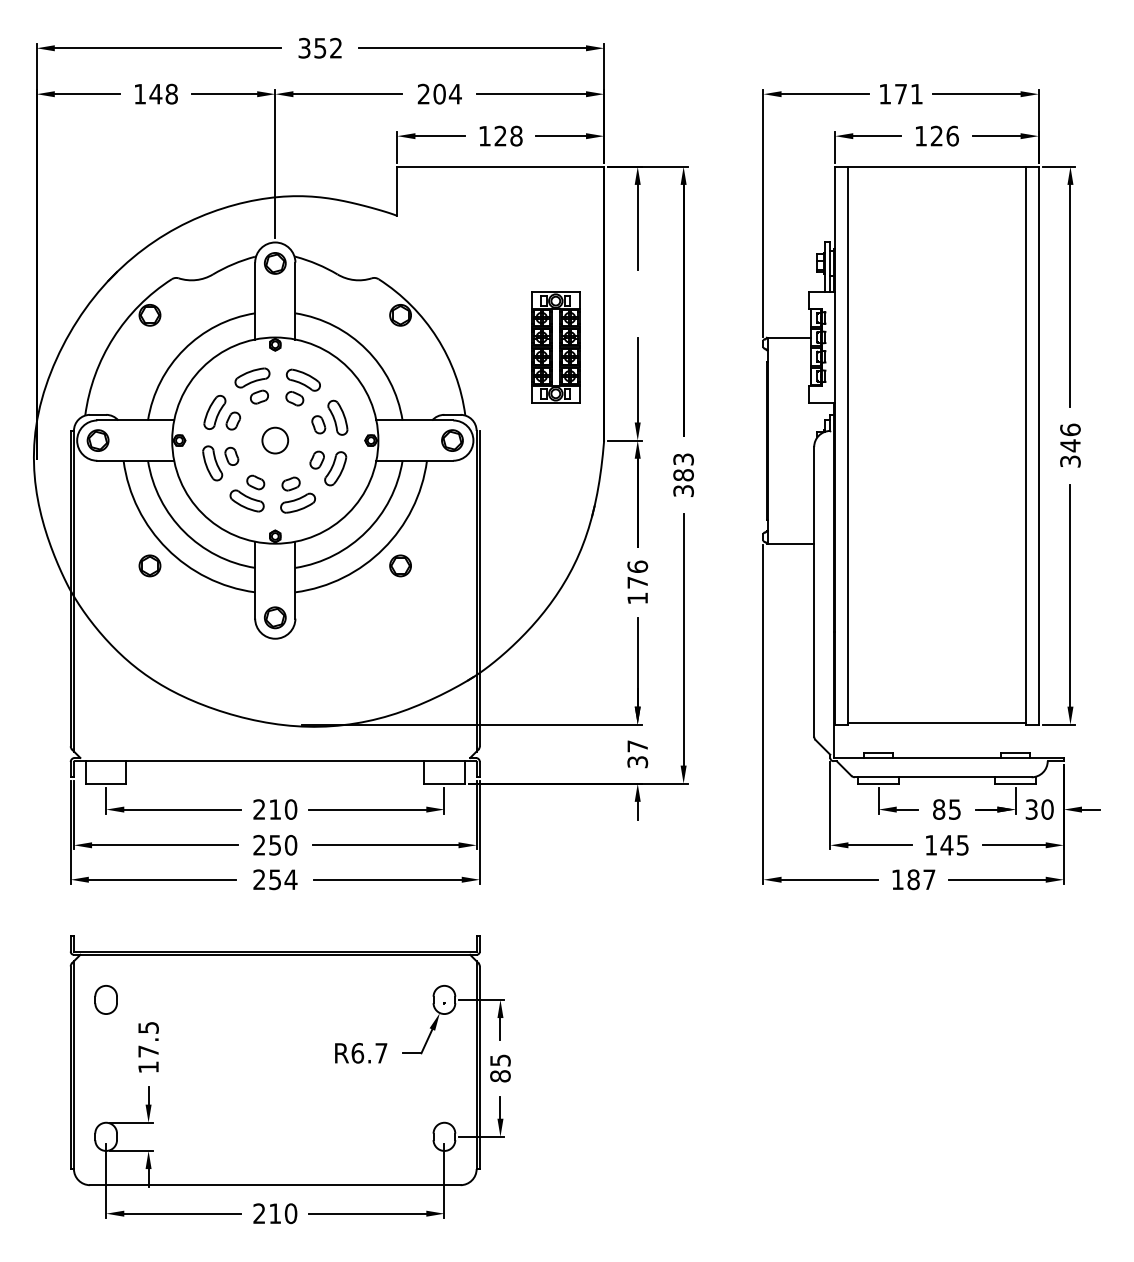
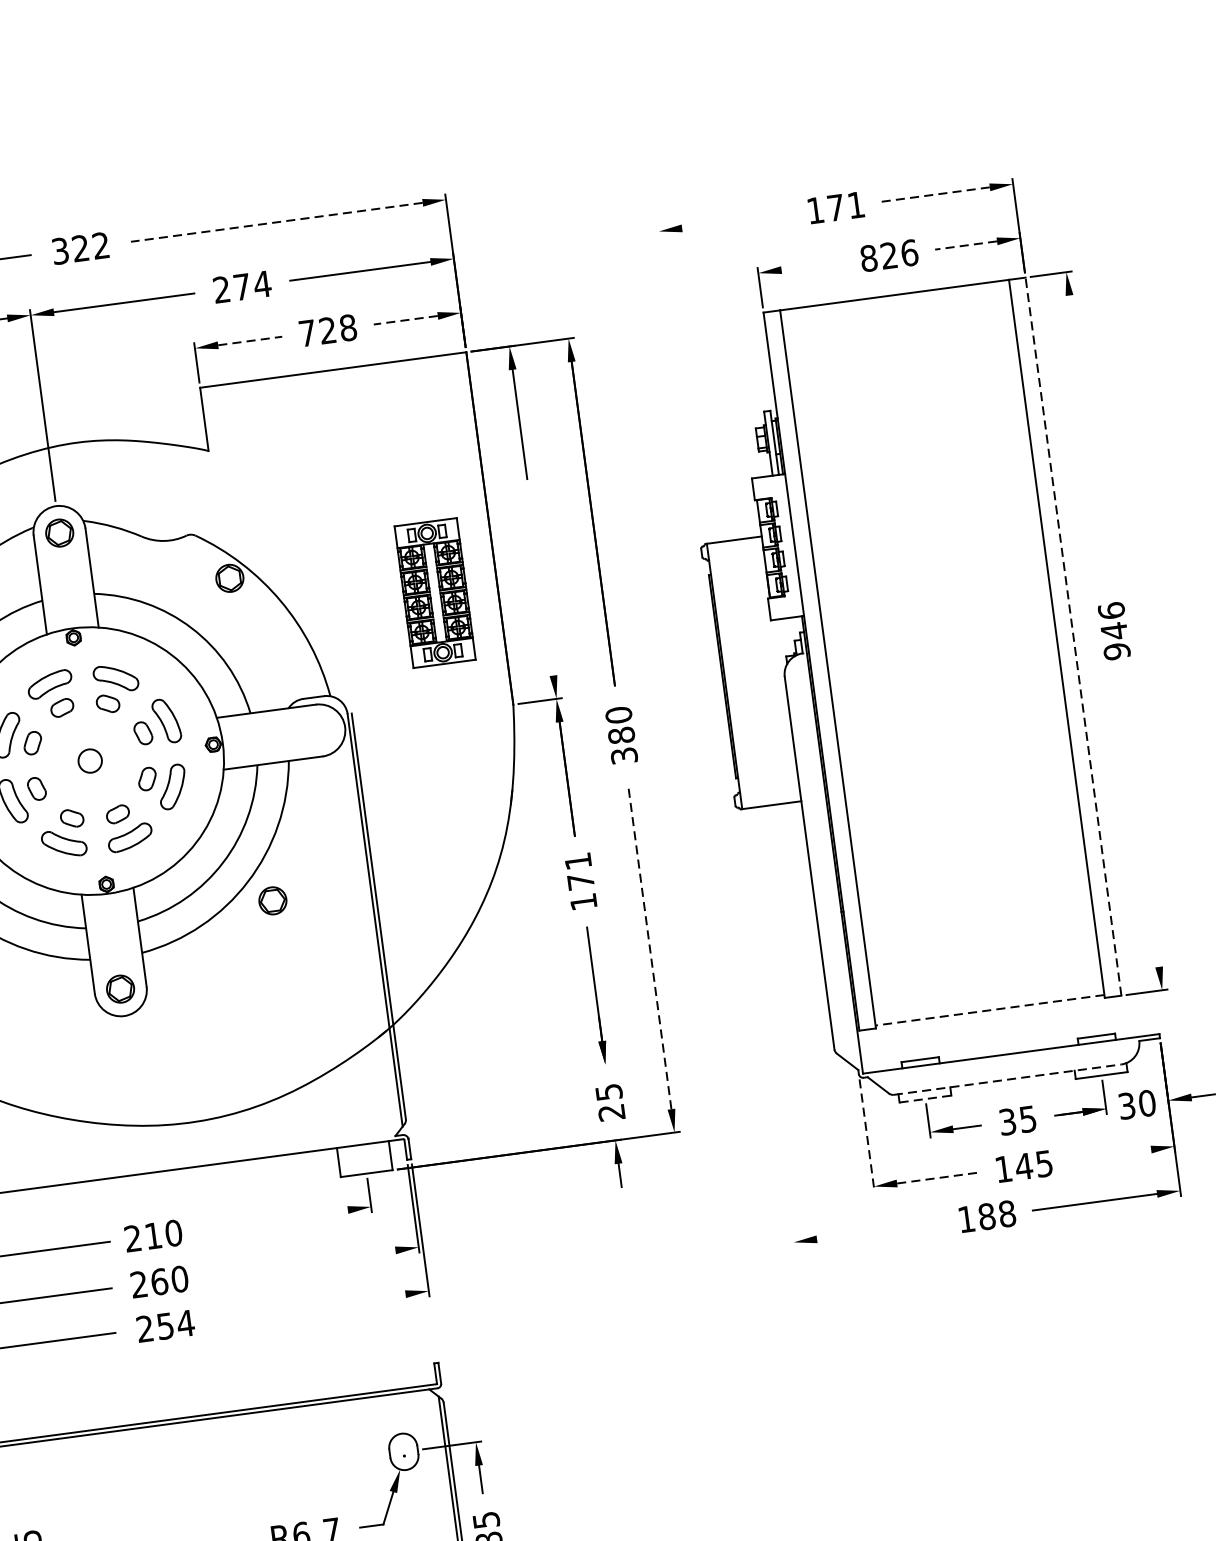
text: (320, 47) -> (80, 247), 352 -> 322
line: (472, 48) -> (276, 222), solid -> dashed
text: (439, 93) -> (241, 286), 204 -> 274
line: (824, 94) -> (737, 221), removed
line: (976, 94) -> (933, 195), solid -> dashed
text: (921, 135) -> (869, 257), 126 -> 826
line: (440, 136) -> (250, 341), solid -> dashed
text: (484, 136) -> (307, 333), 128 -> 728
line: (561, 136) -> (406, 320), solid -> dashed
line: (877, 136) -> (812, 266), removed
line: (996, 136) -> (966, 245), solid -> dashed
line: (763, 213) -> (679, 385), removed
line: (1070, 295) -> (1088, 437), removed
line: (637, 379) -> (545, 620), removed
circle: (275, 440) -> (90, 760), size x0.7
part: (452, 440) -> (318, 730), removed
line: (1038, 445) -> (1073, 636), solid -> dashed
text: (683, 459) -> (618, 715), 383 -> 380
text: (1070, 461) -> (1117, 651), 346 -> 946
text: (637, 566) -> (577, 860), 176 -> 171
line: (1070, 595) -> (1140, 823), removed
line: (683, 639) -> (649, 946), solid -> dashed
line: (763, 713) -> (765, 1028), removed
line: (936, 722) -> (989, 1010), solid -> dashed
line: (471, 724) -> (391, 1092), removed
text: (637, 754) -> (610, 1102), 37 -> 25
line: (943, 777) -> (1007, 1079), solid -> dashed
line: (879, 783) -> (926, 1098), solid -> dashed
line: (830, 805) -> (867, 1135), solid -> dashed
line: (367, 809) -> (272, 1219), removed
text: (939, 809) -> (1008, 1121), 85 -> 35
text: (275, 844) -> (159, 1280), 250 -> 260
line: (385, 845) -> (301, 1263), removed
line: (879, 845) -> (937, 1178), solid -> dashed
line: (1013, 845) -> (1109, 1155), removed
line: (387, 879) -> (309, 1306), removed
line: (829, 879) -> (878, 1230), removed
text: (929, 879) -> (1007, 1213), 187 -> 188

